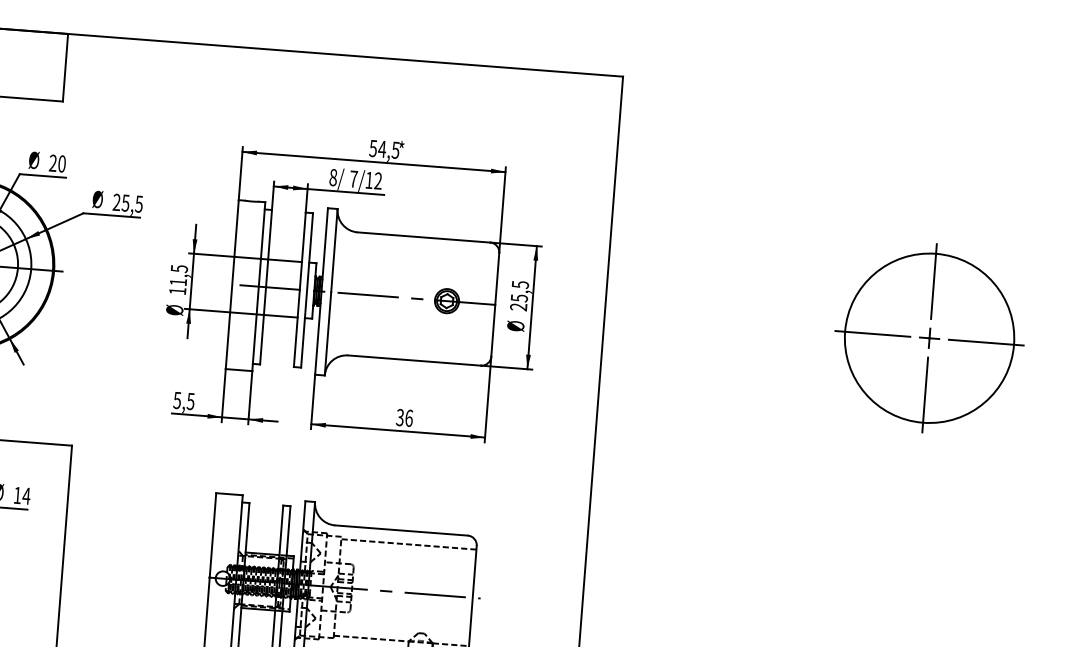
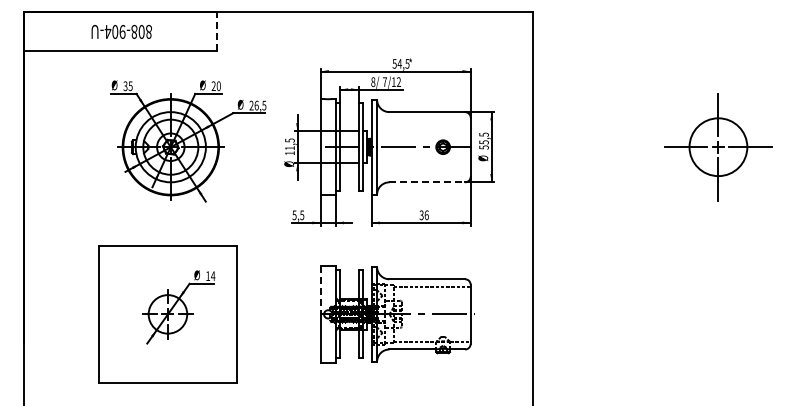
line: (65, 67) -> (216, 31), solid -> dashed
text: (125, 202) -> (256, 105), 25,5 -> 26,5
text: (517, 307) -> (483, 147), 25,5 -> 55,5
circle: (929, 338) -> (718, 147), size x0.6
line: (414, 360) -> (427, 182), solid -> dashed
line: (212, 535) -> (320, 290), solid -> dashed

